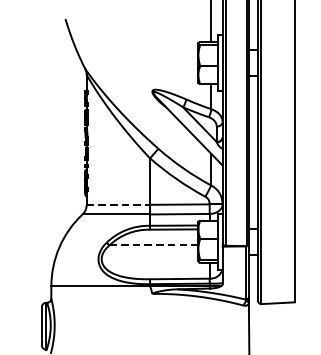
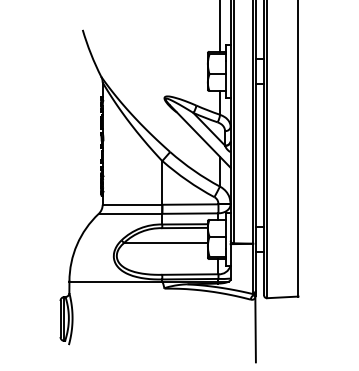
line: (118, 204) -> (132, 204), dashed -> solid
line: (153, 245) -> (165, 243), dashed -> solid

